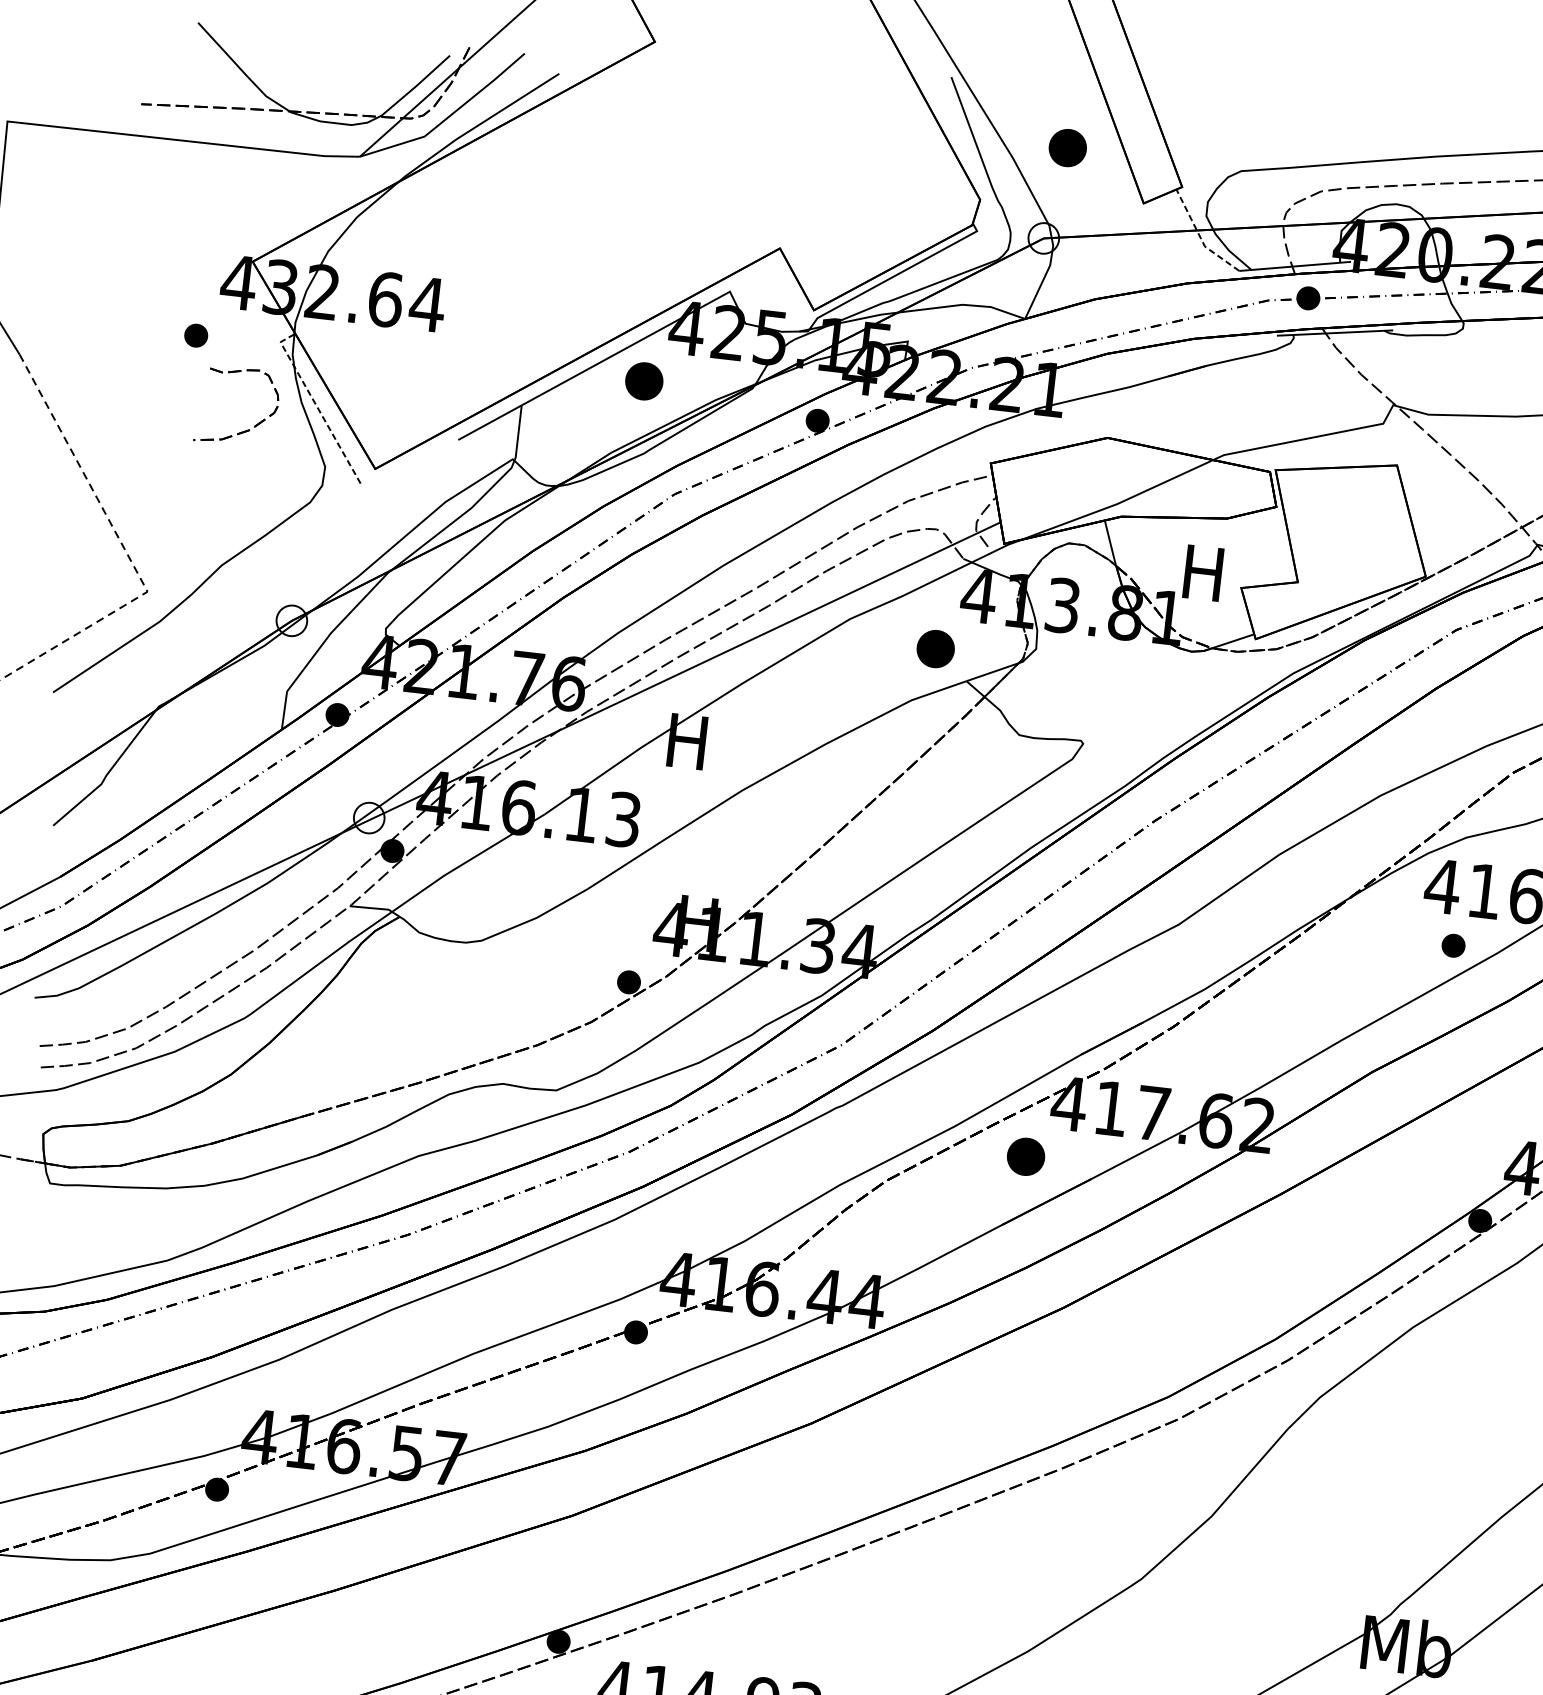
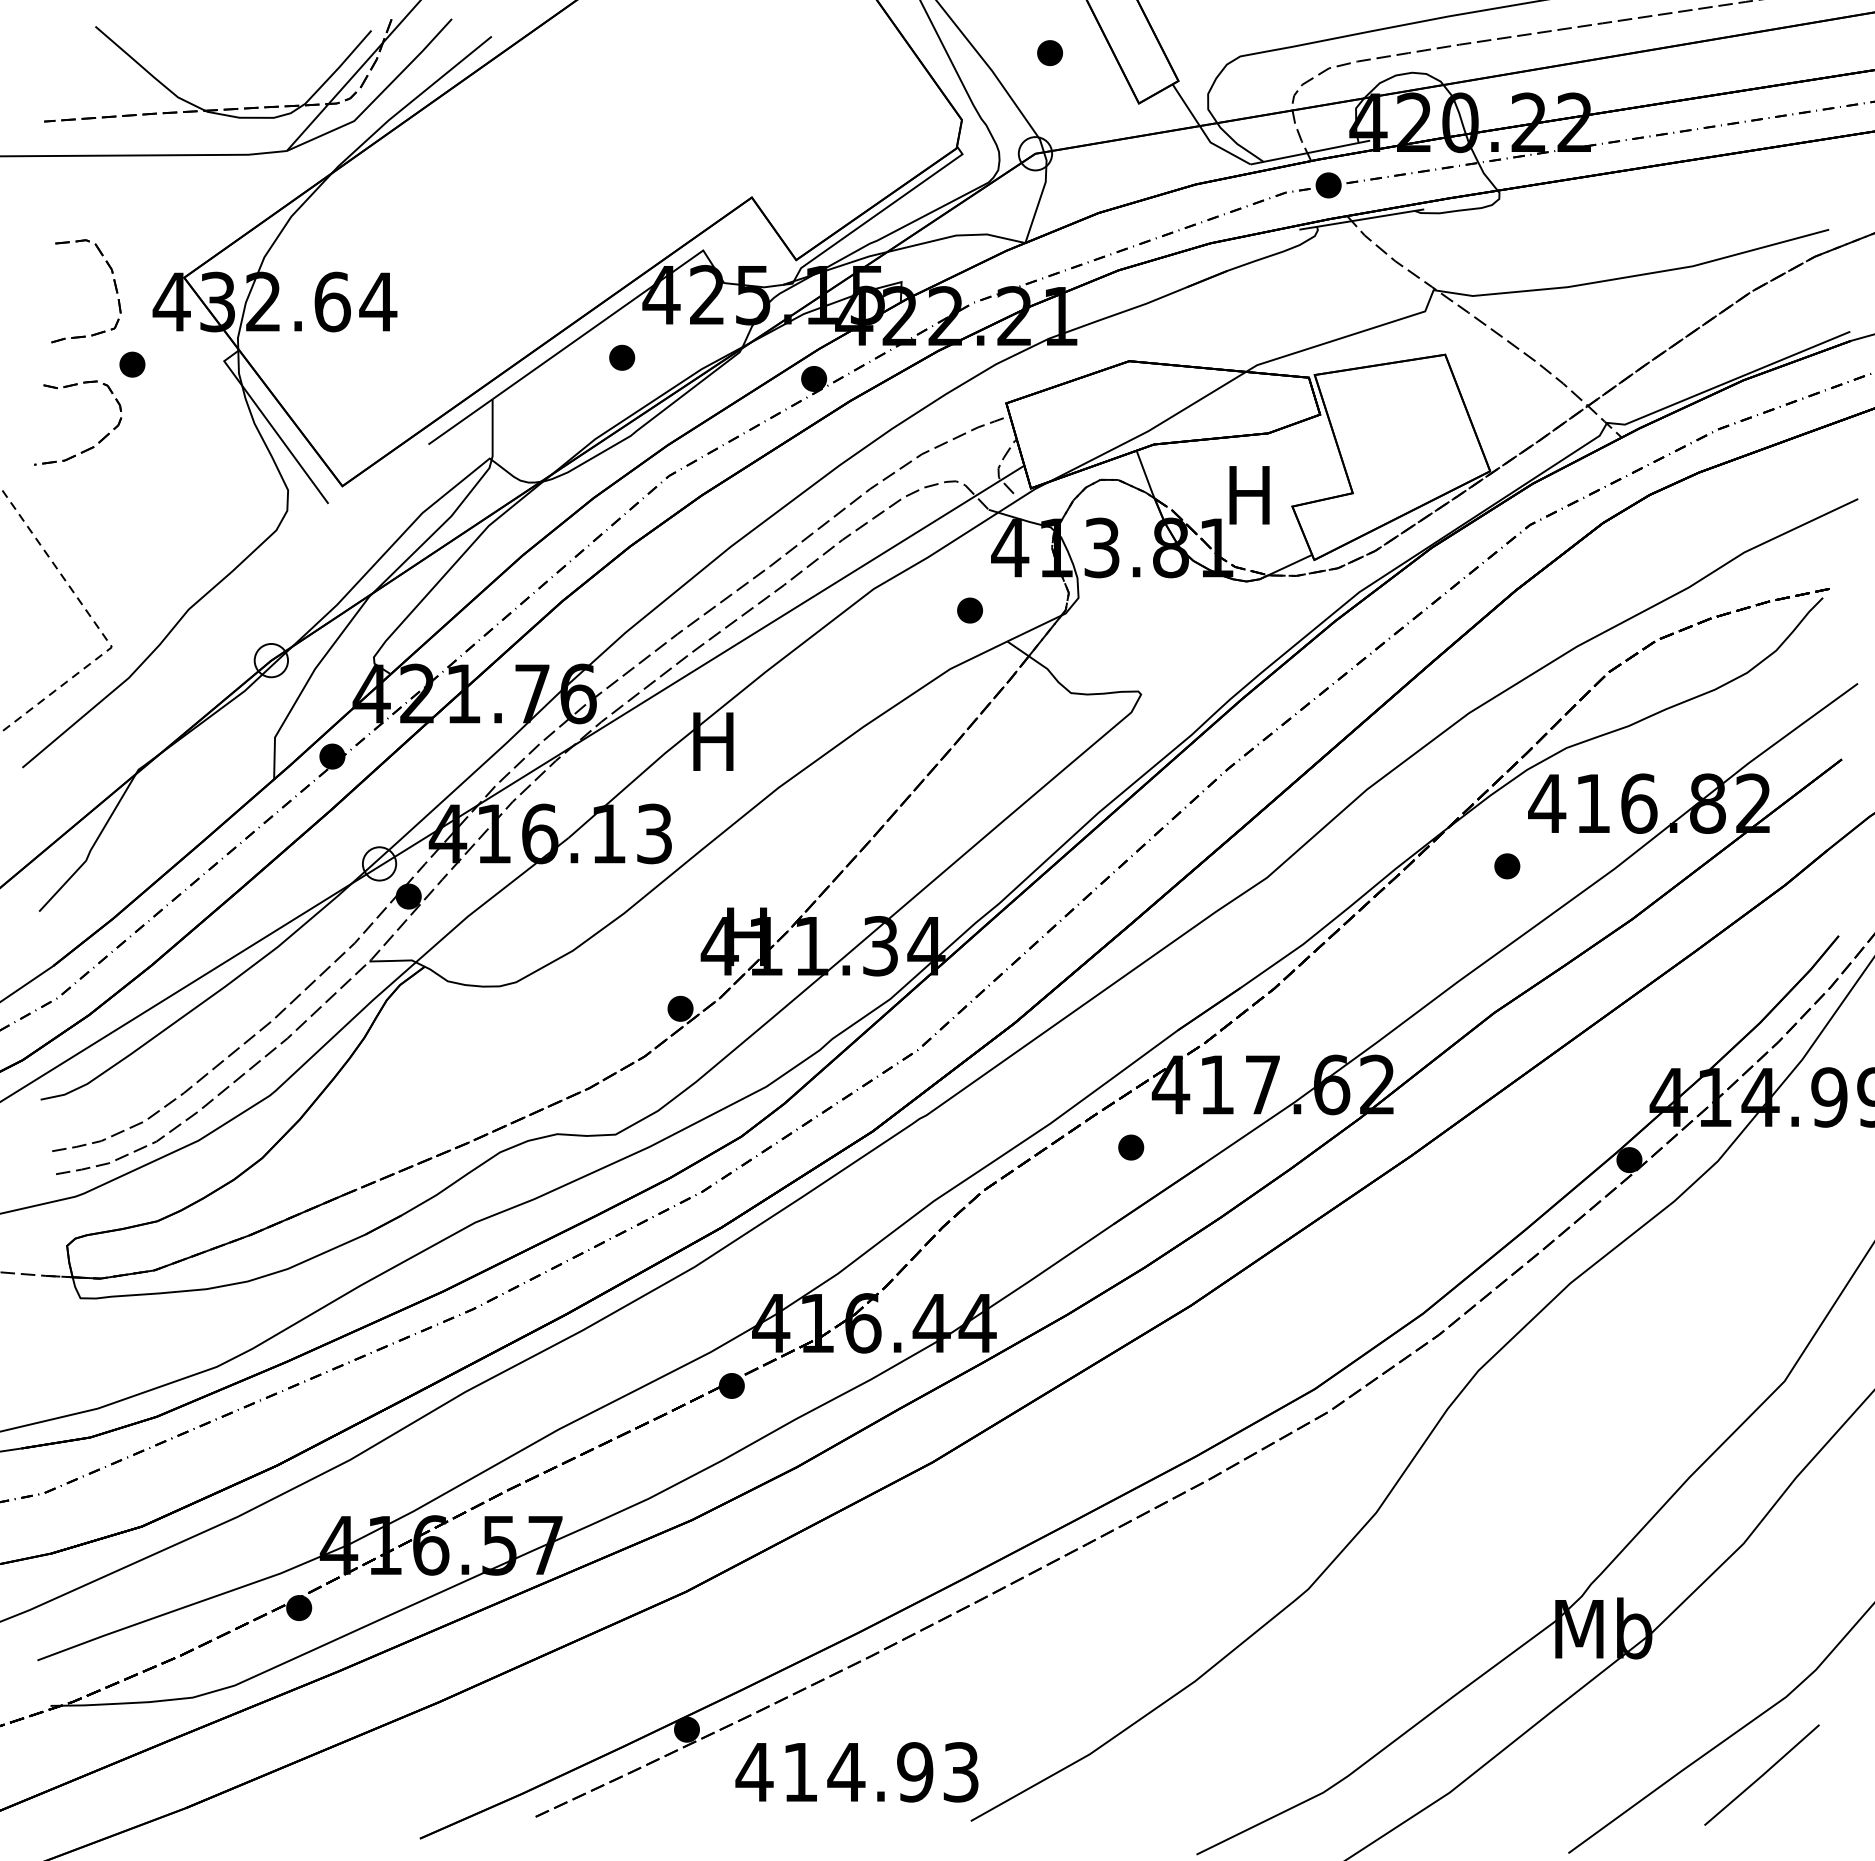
part: (1067, 147) -> (1049, 52), size x0.62
line: (1200, 236) -> (1204, 132), dashed -> solid
part: (188, 262) -> (114, 286), added
part: (644, 380) -> (622, 357), size x0.62
line: (316, 404) -> (270, 424), dashed -> solid
part: (243, 430) -> (87, 448), moved
part: (935, 648) -> (969, 610), size x0.62
part: (1453, 945) -> (1507, 866), moved
part: (1026, 1156) -> (1131, 1147), size x0.62

